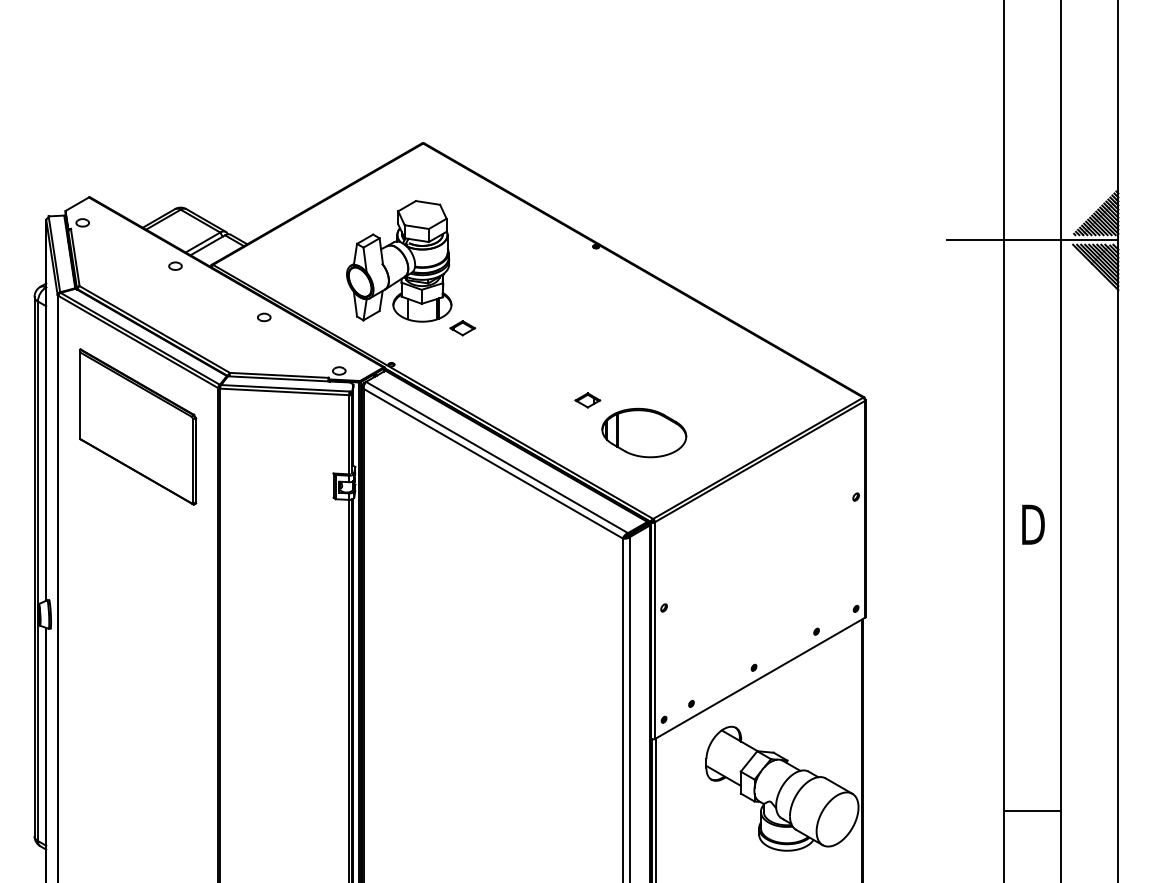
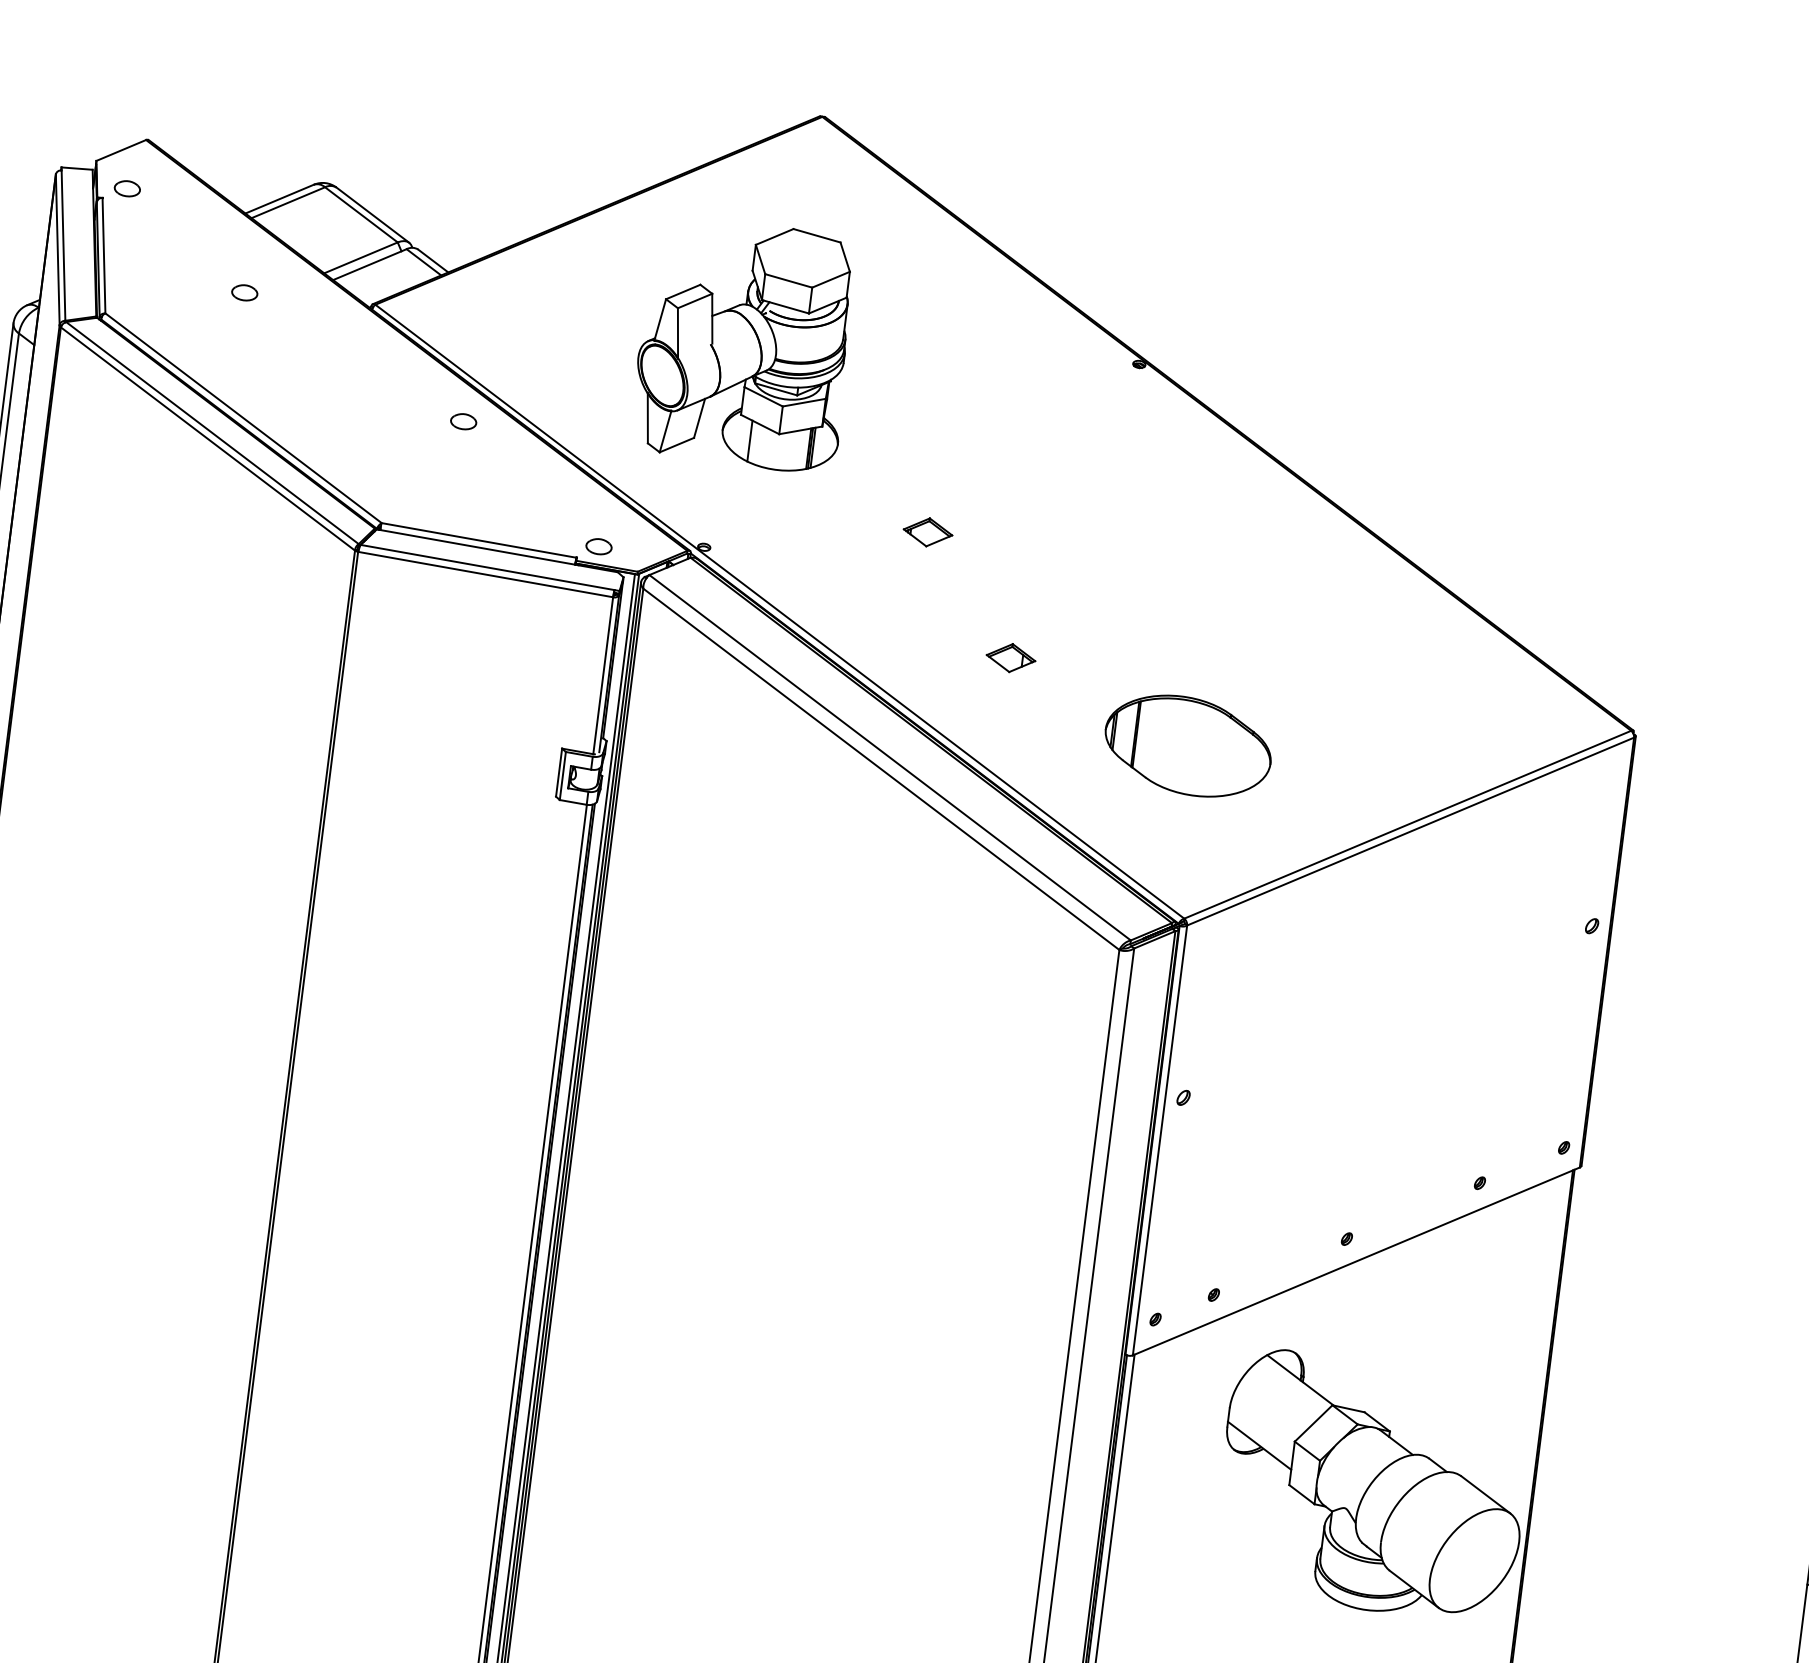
part: (175, 265) -> (244, 291), moved
part: (462, 328) -> (927, 532), moved
part: (587, 400) -> (1010, 658), moved
part: (138, 426) -> (187, 606), removed

